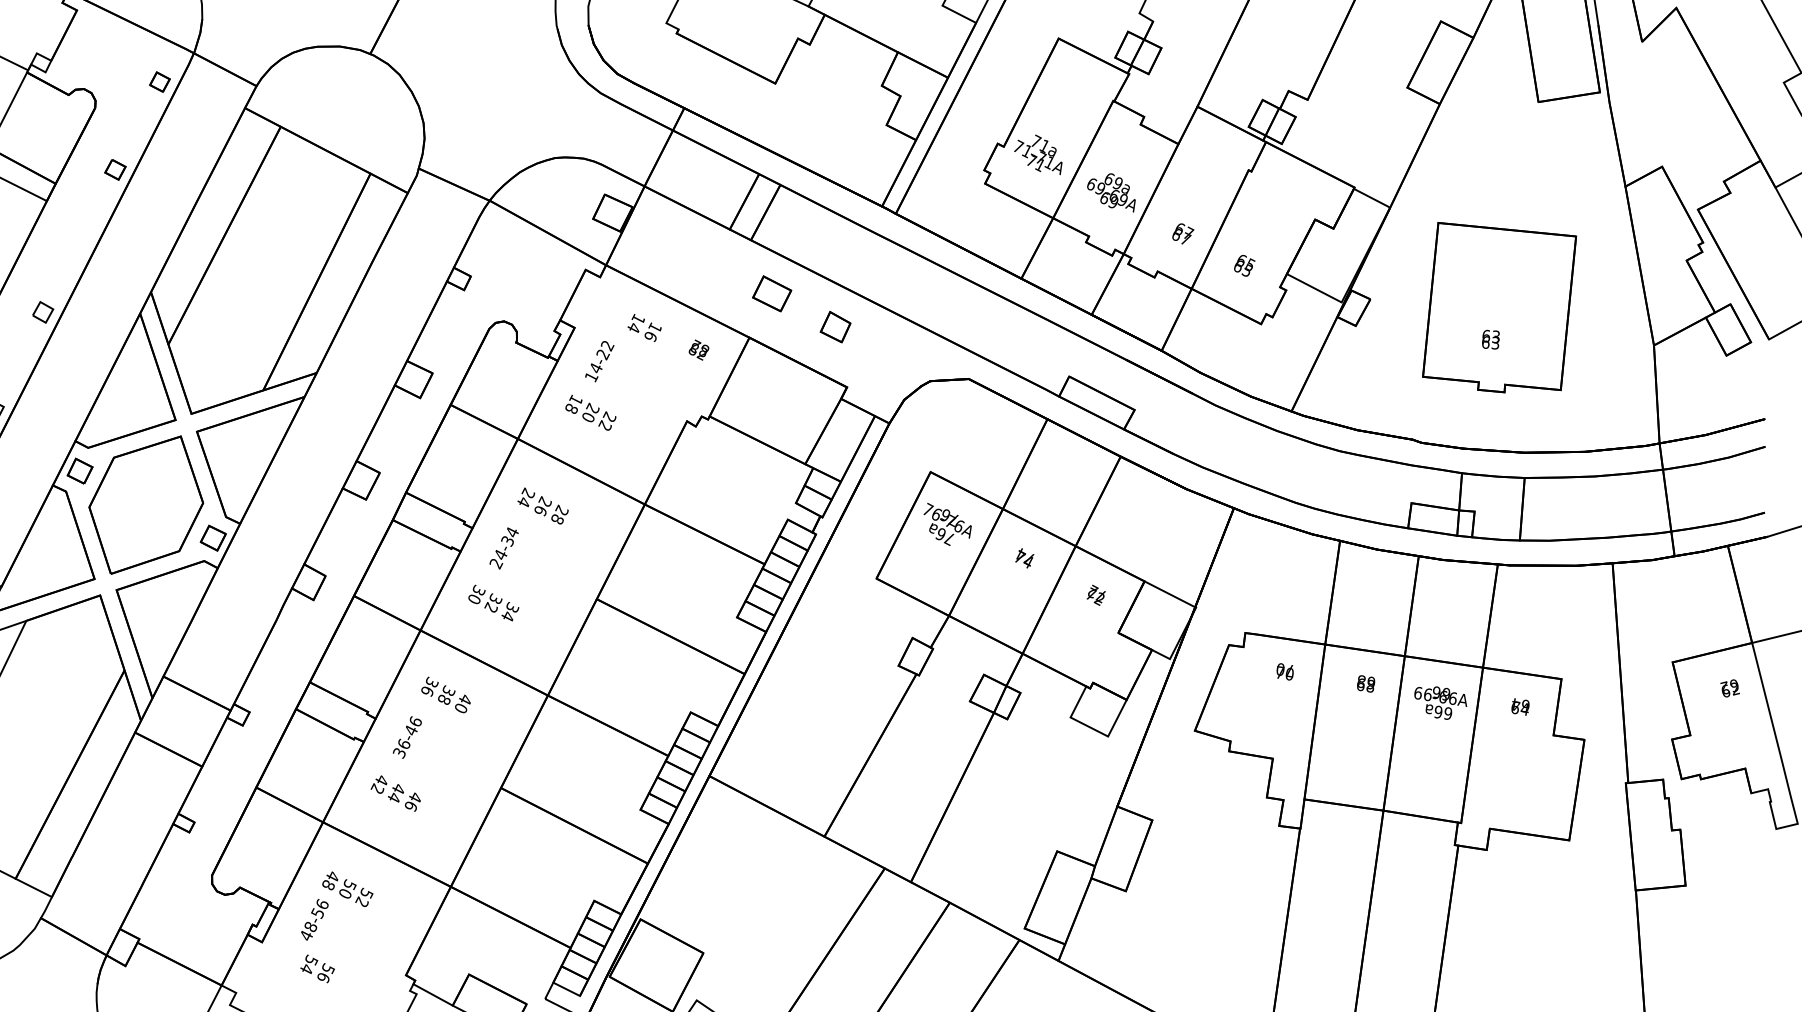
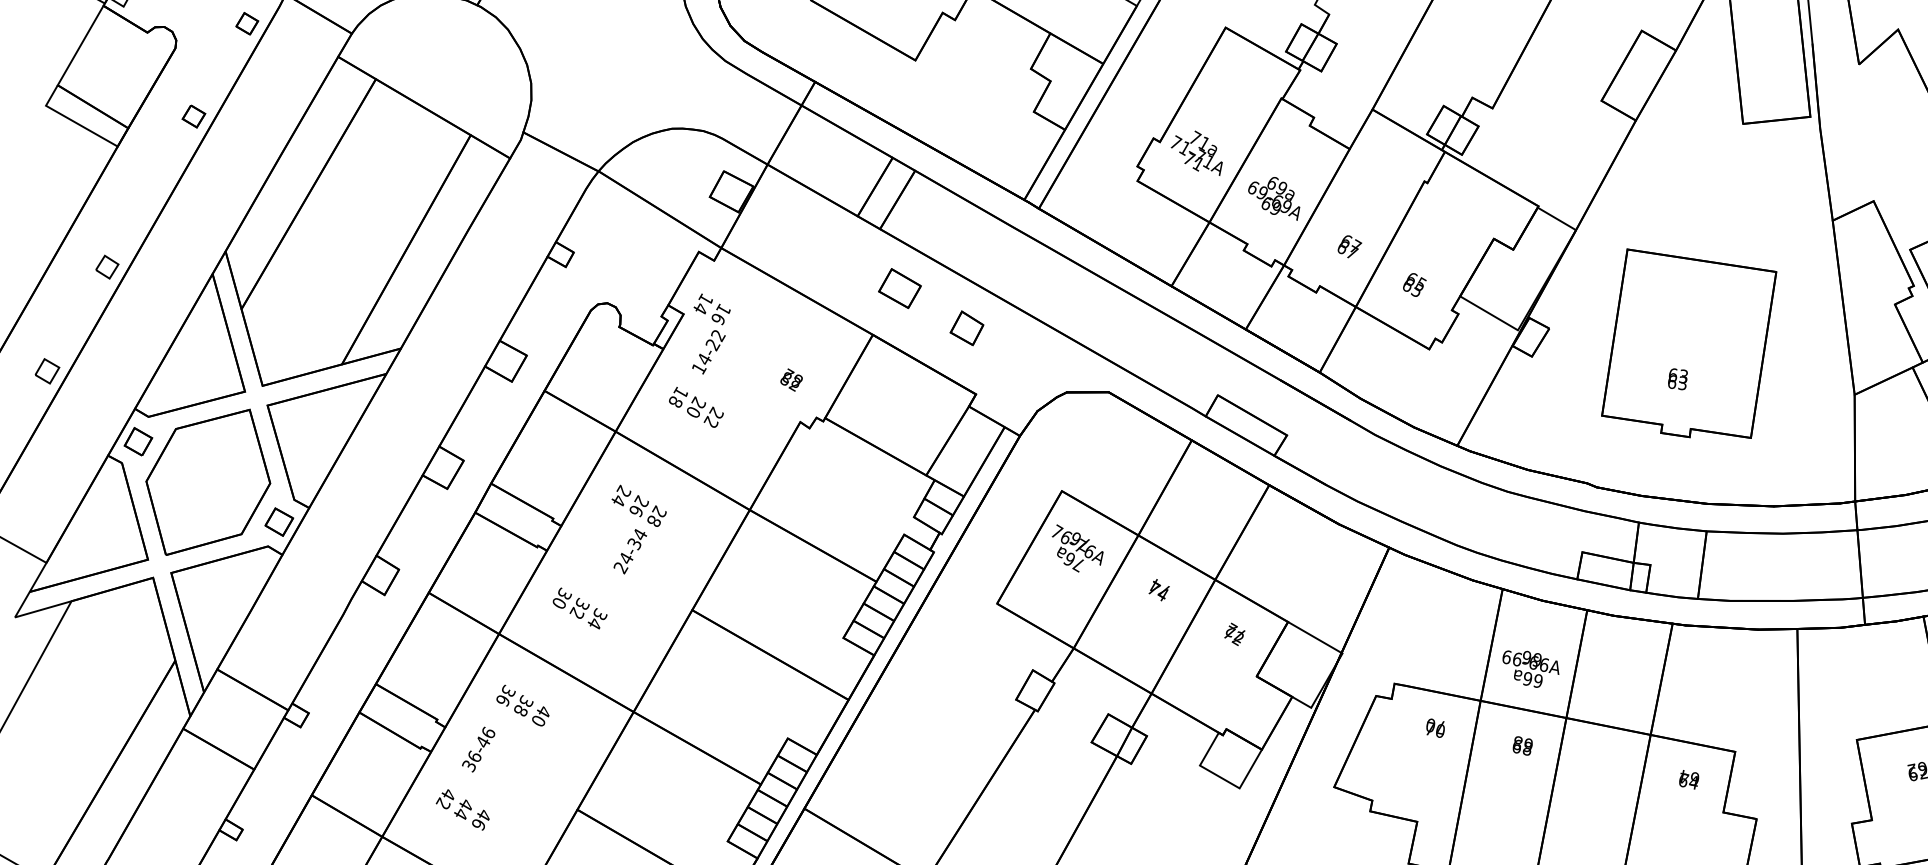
text: (644, 327) -> (712, 308), moved
text: (698, 349) -> (791, 379), moved
text: (503, 548) -> (629, 551), moved
text: (1440, 702) -> (1530, 668), moved

